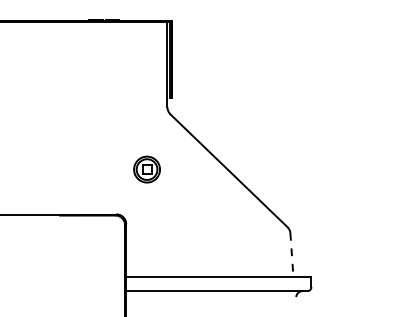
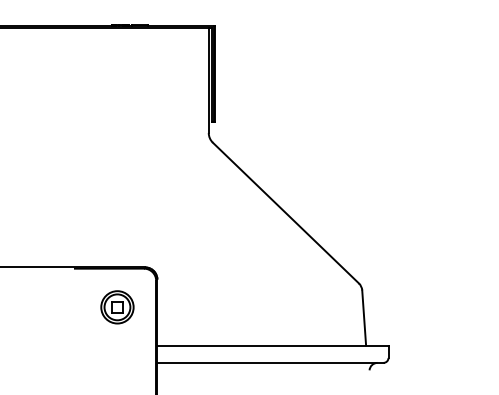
part: (147, 169) -> (117, 307), moved
line: (292, 255) -> (364, 318), dashed -> solid

